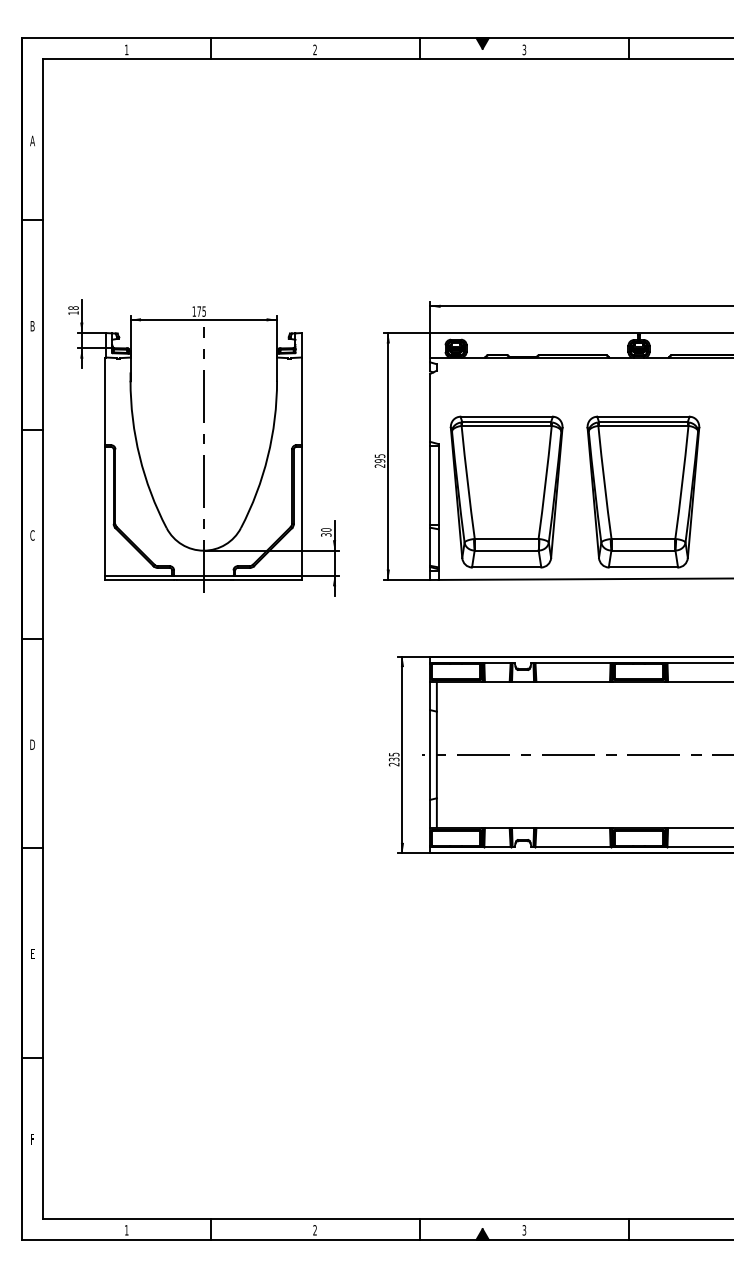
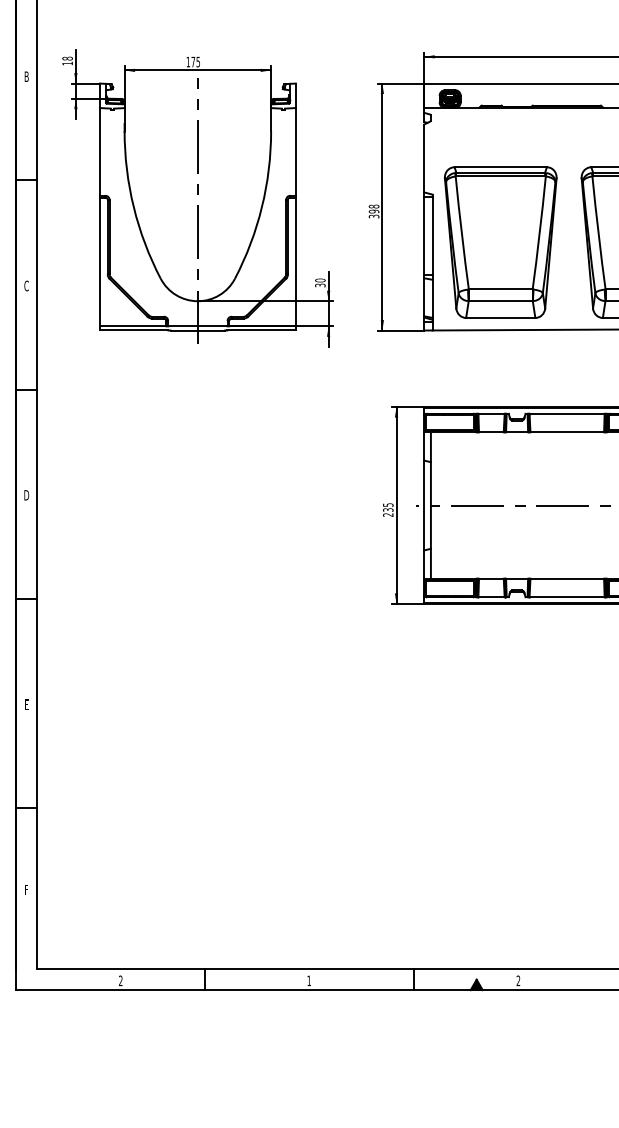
text: (379, 460) -> (373, 211), 295 -> 398
text: (126, 1230) -> (120, 981), 1 -> 2
text: (314, 1230) -> (308, 981), 2 -> 1
text: (524, 1230) -> (518, 981), 3 -> 2

